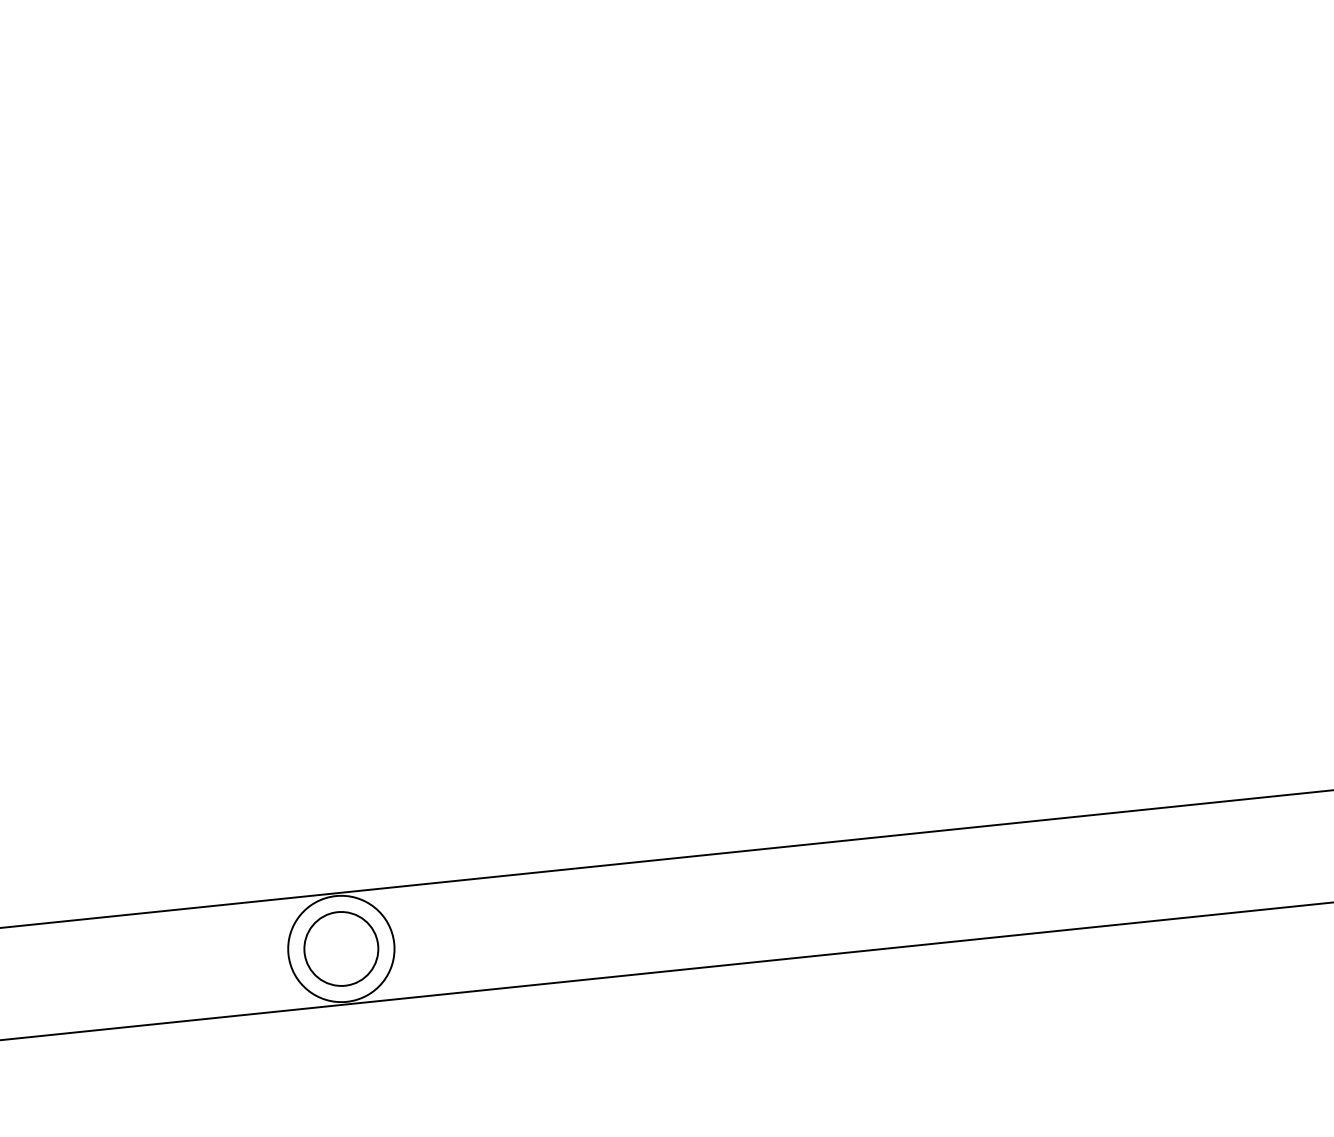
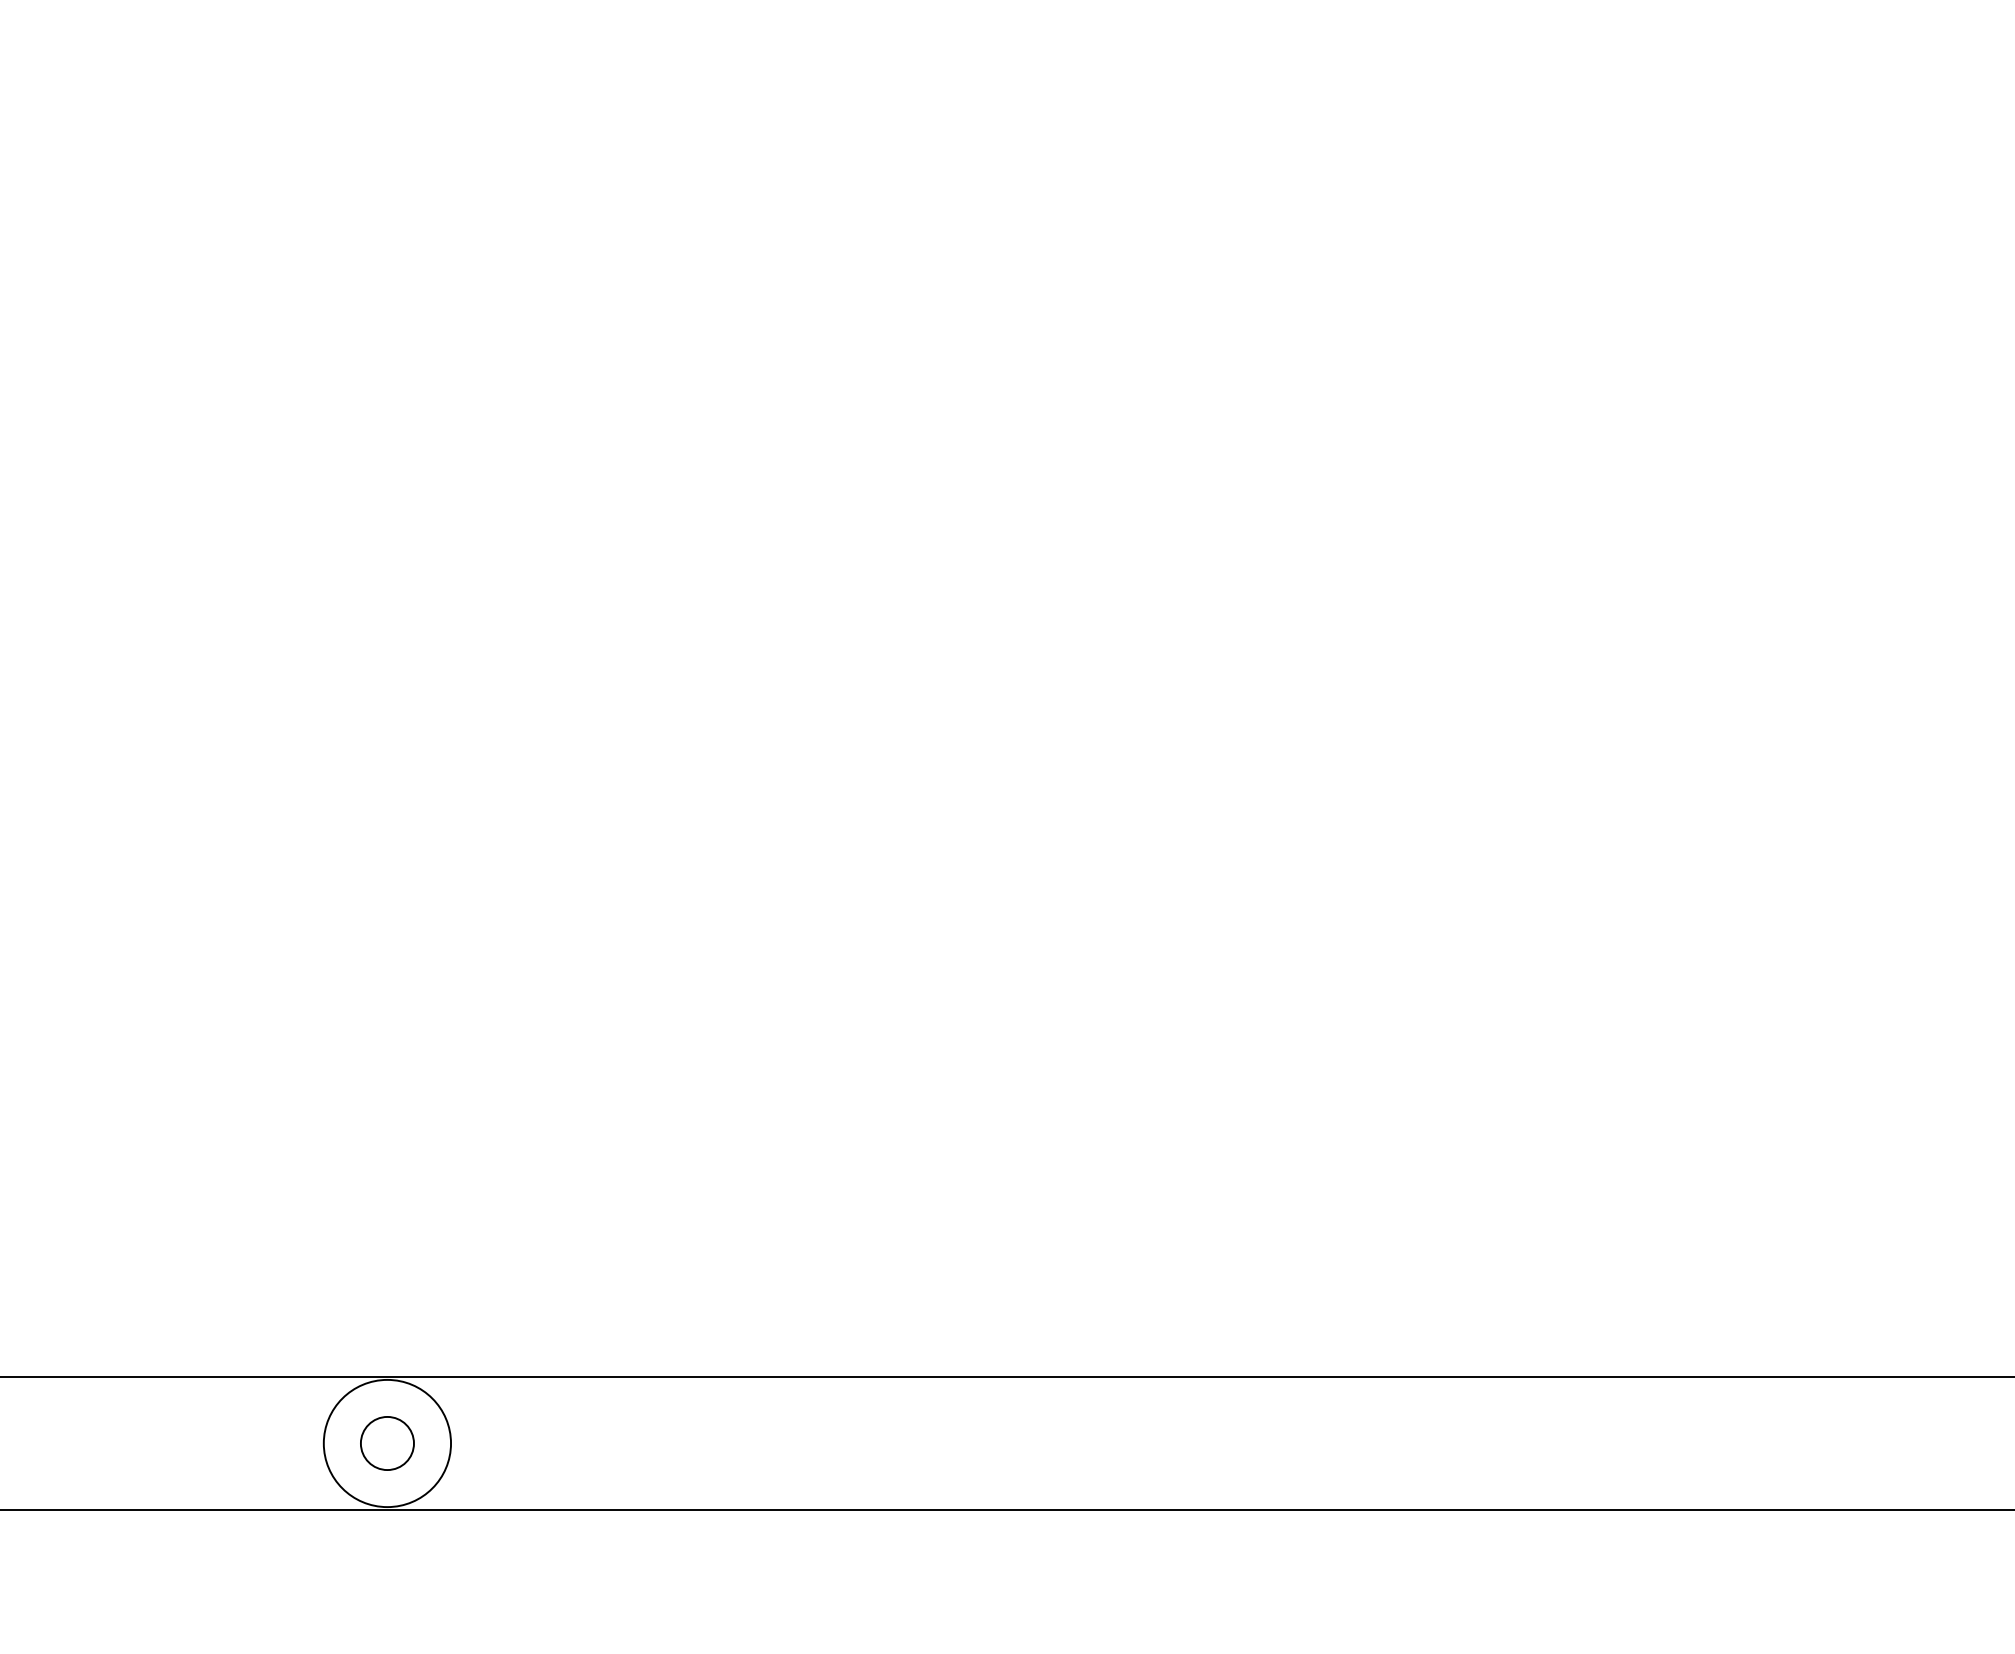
circle: (341, 948) -> (387, 1443), size x0.6

